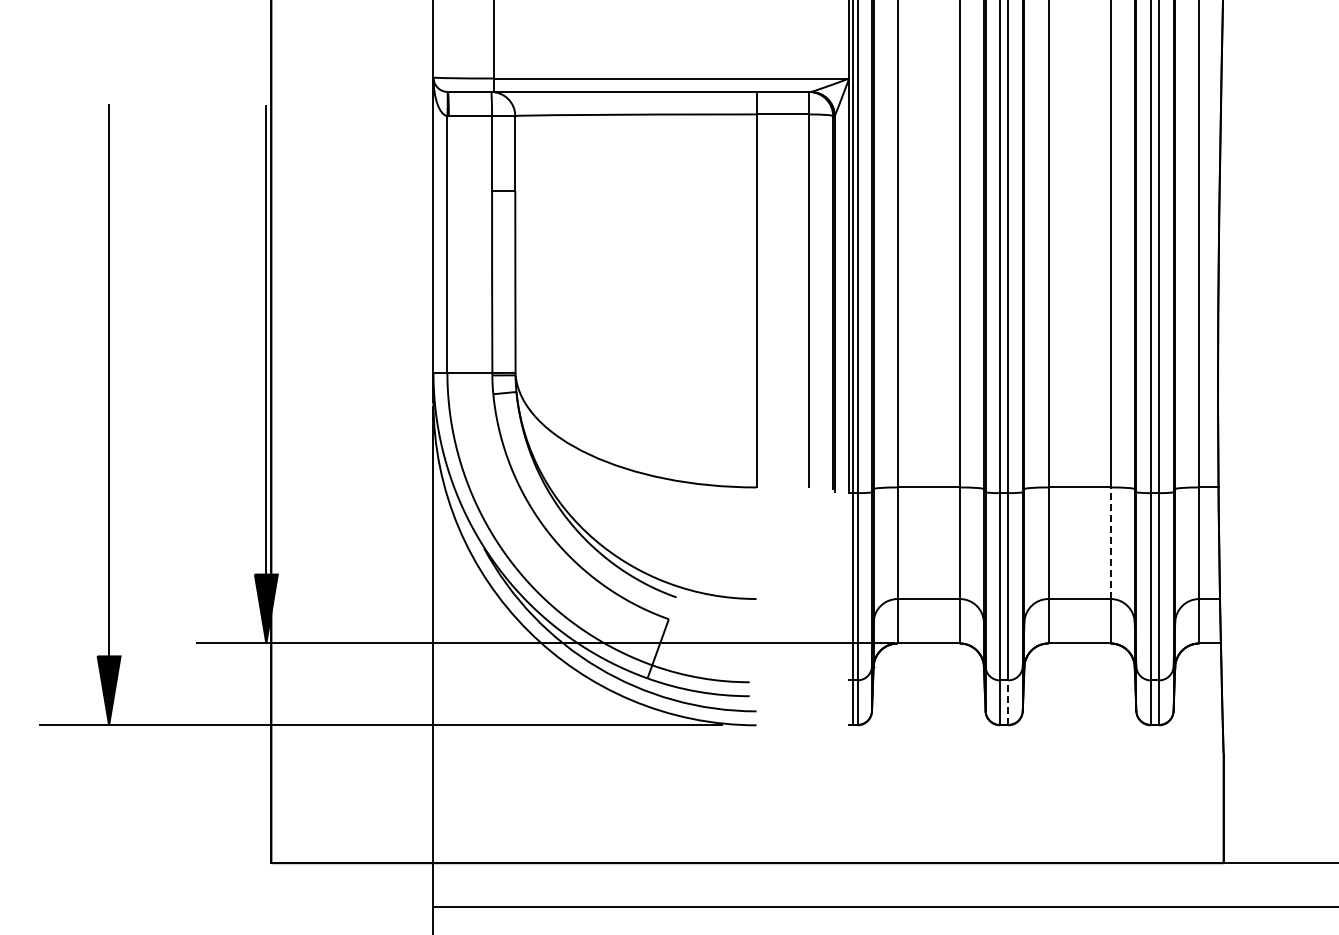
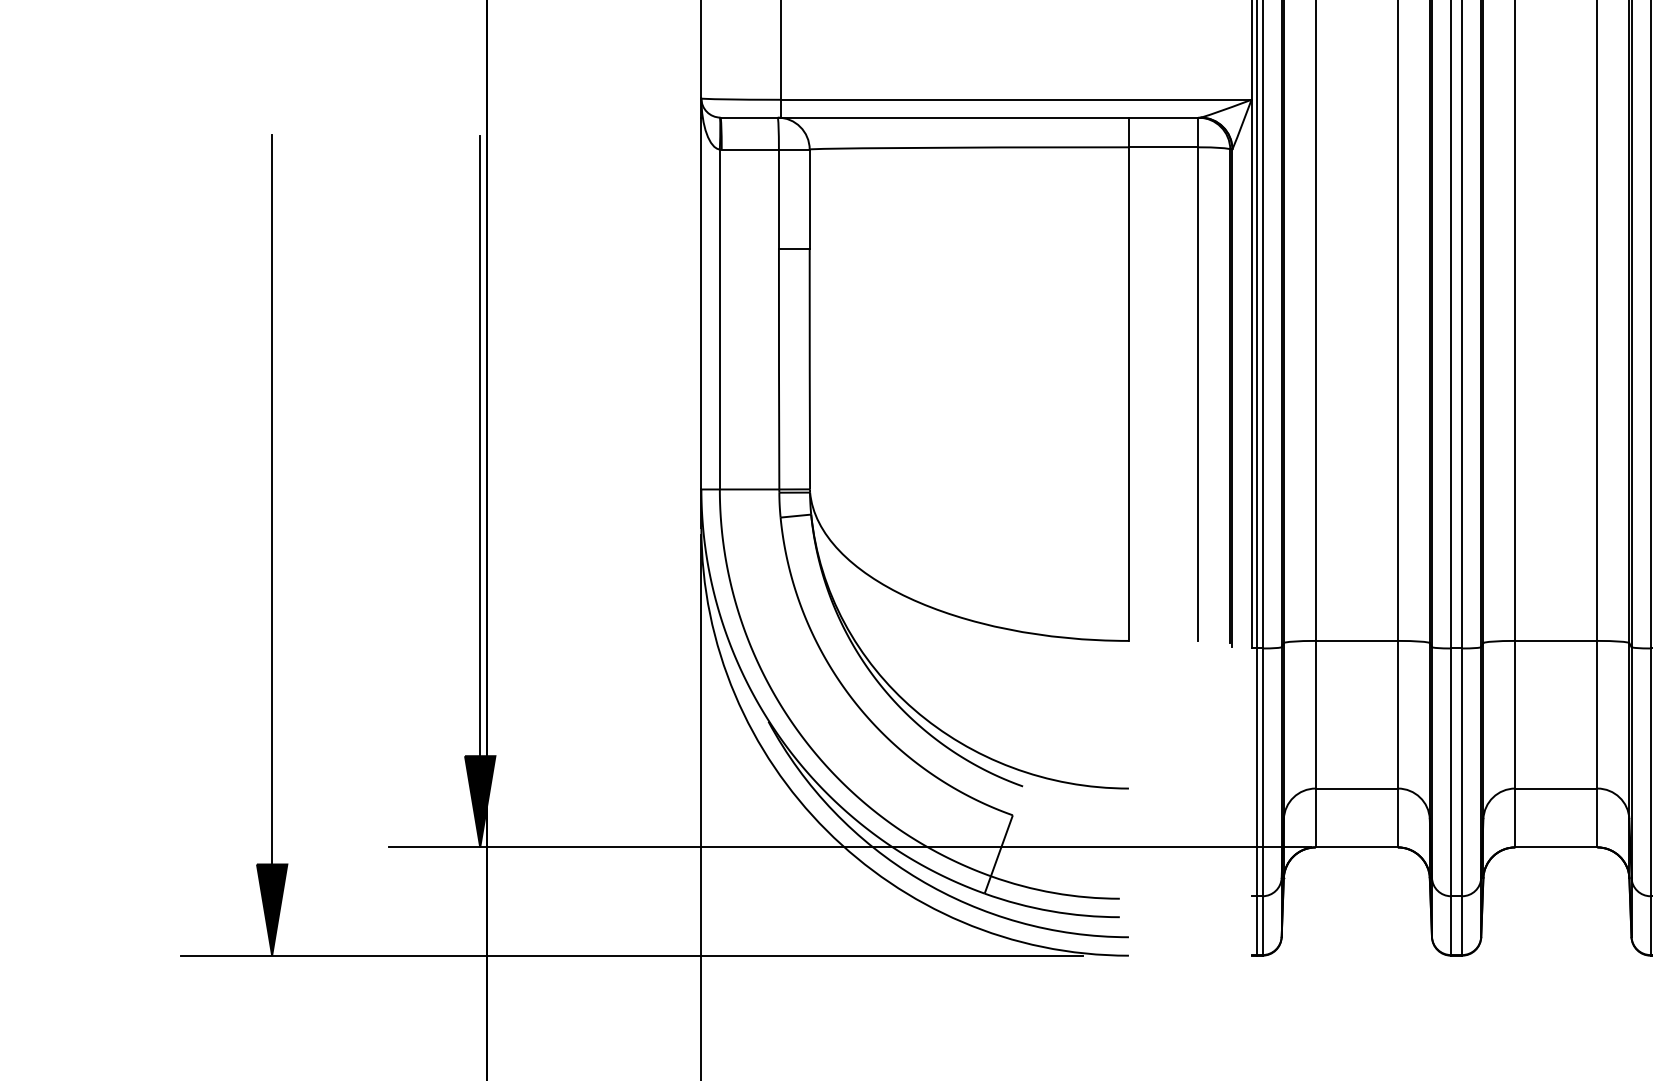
line: (1110, 543) -> (1597, 715), dashed -> solid
line: (1008, 702) -> (1462, 925), dashed -> solid

